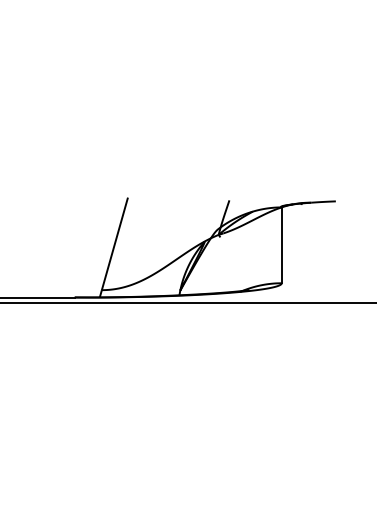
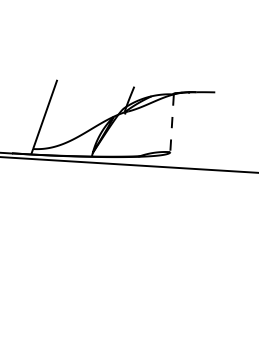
line: (281, 245) -> (171, 123), solid -> dashed

